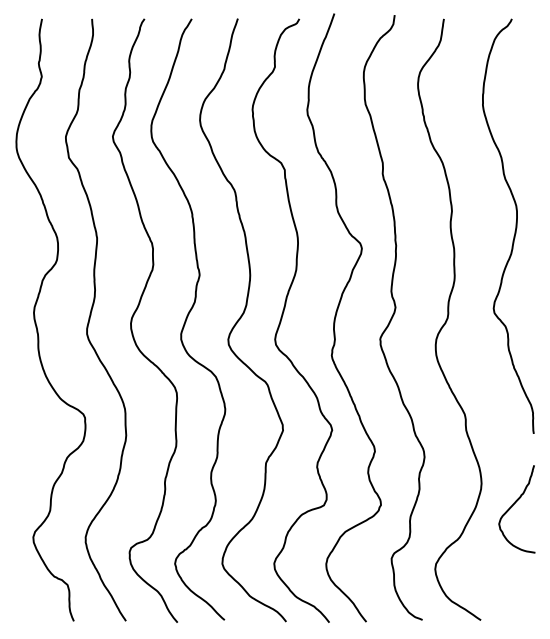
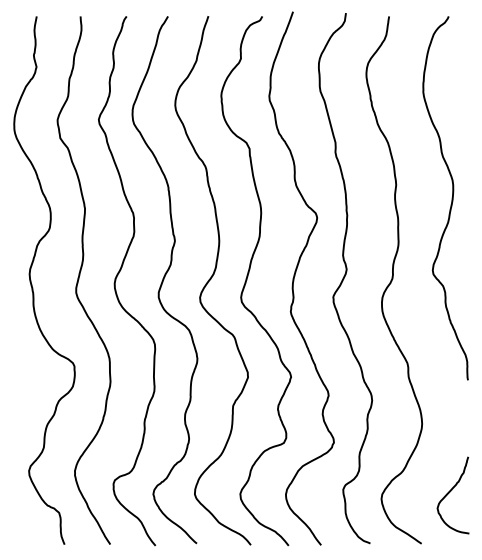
curve: (513, 505) -> (450, 492), moved

